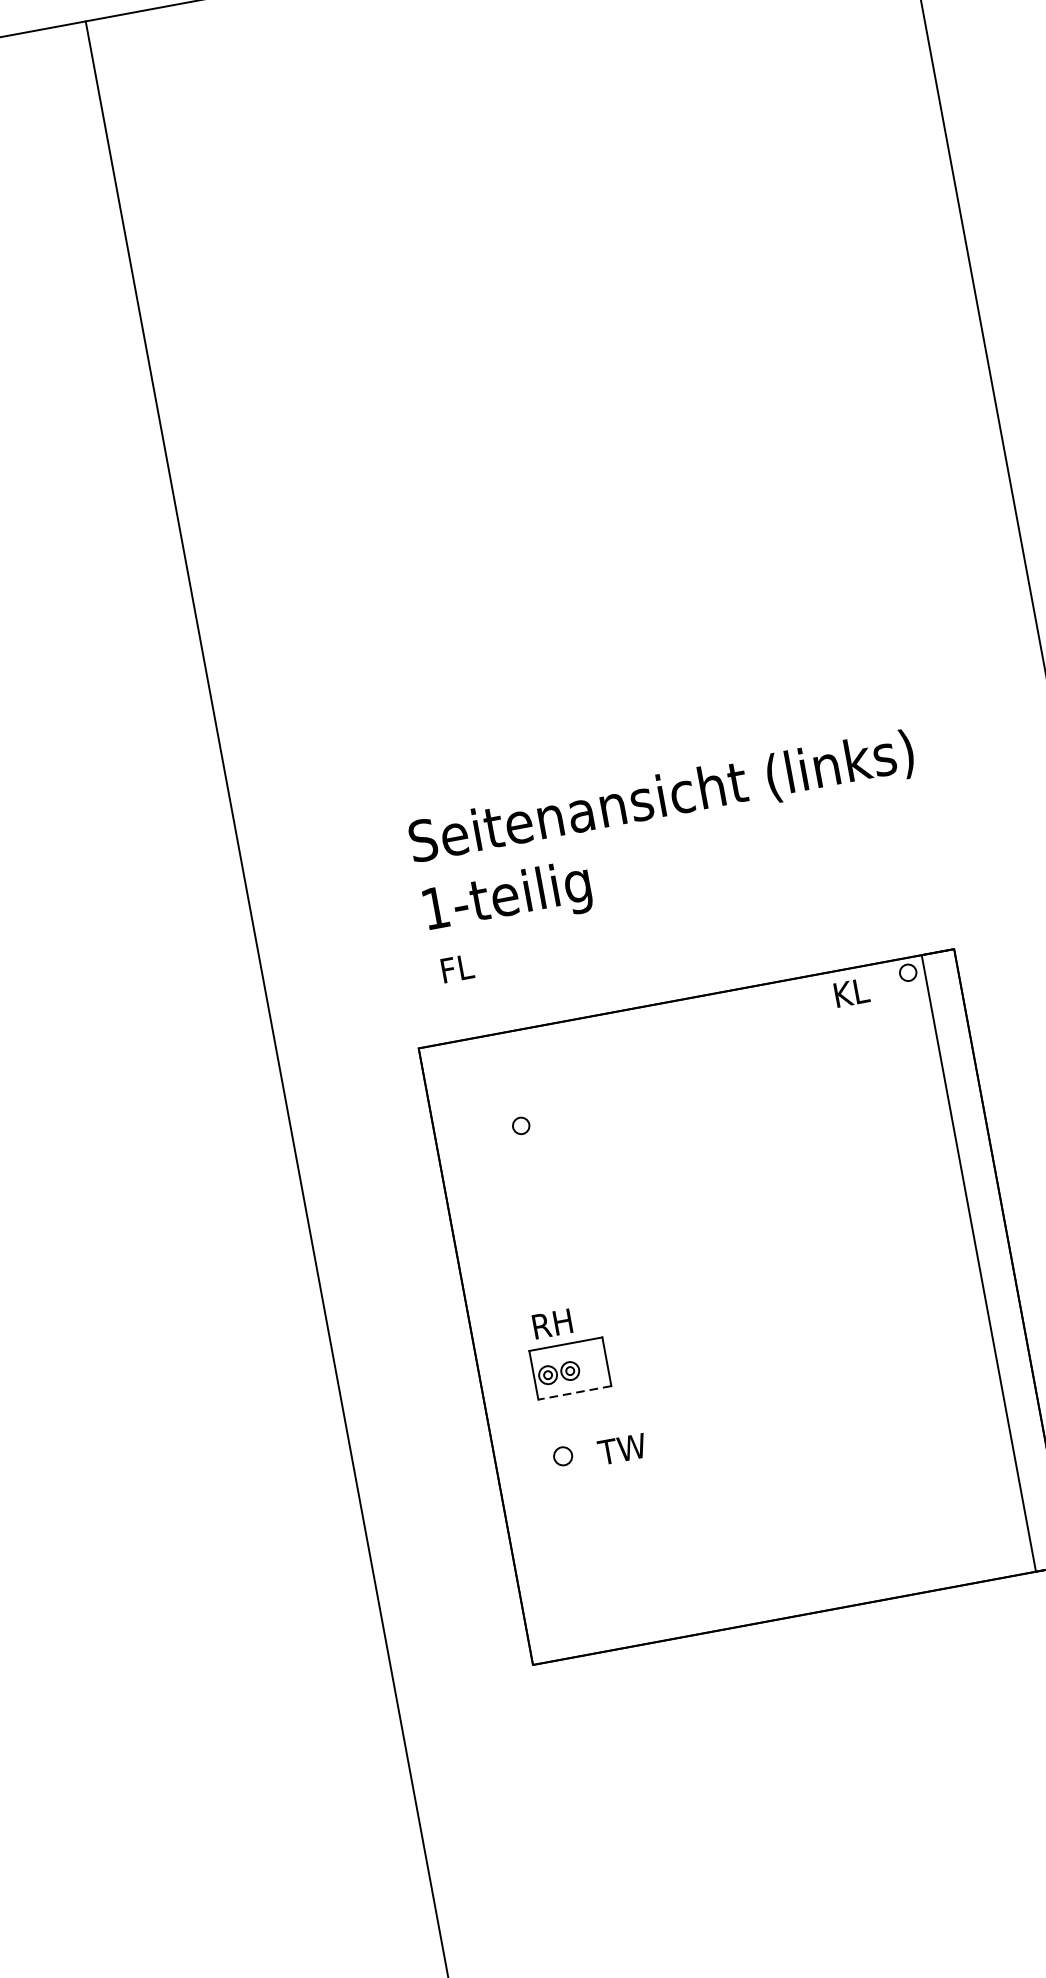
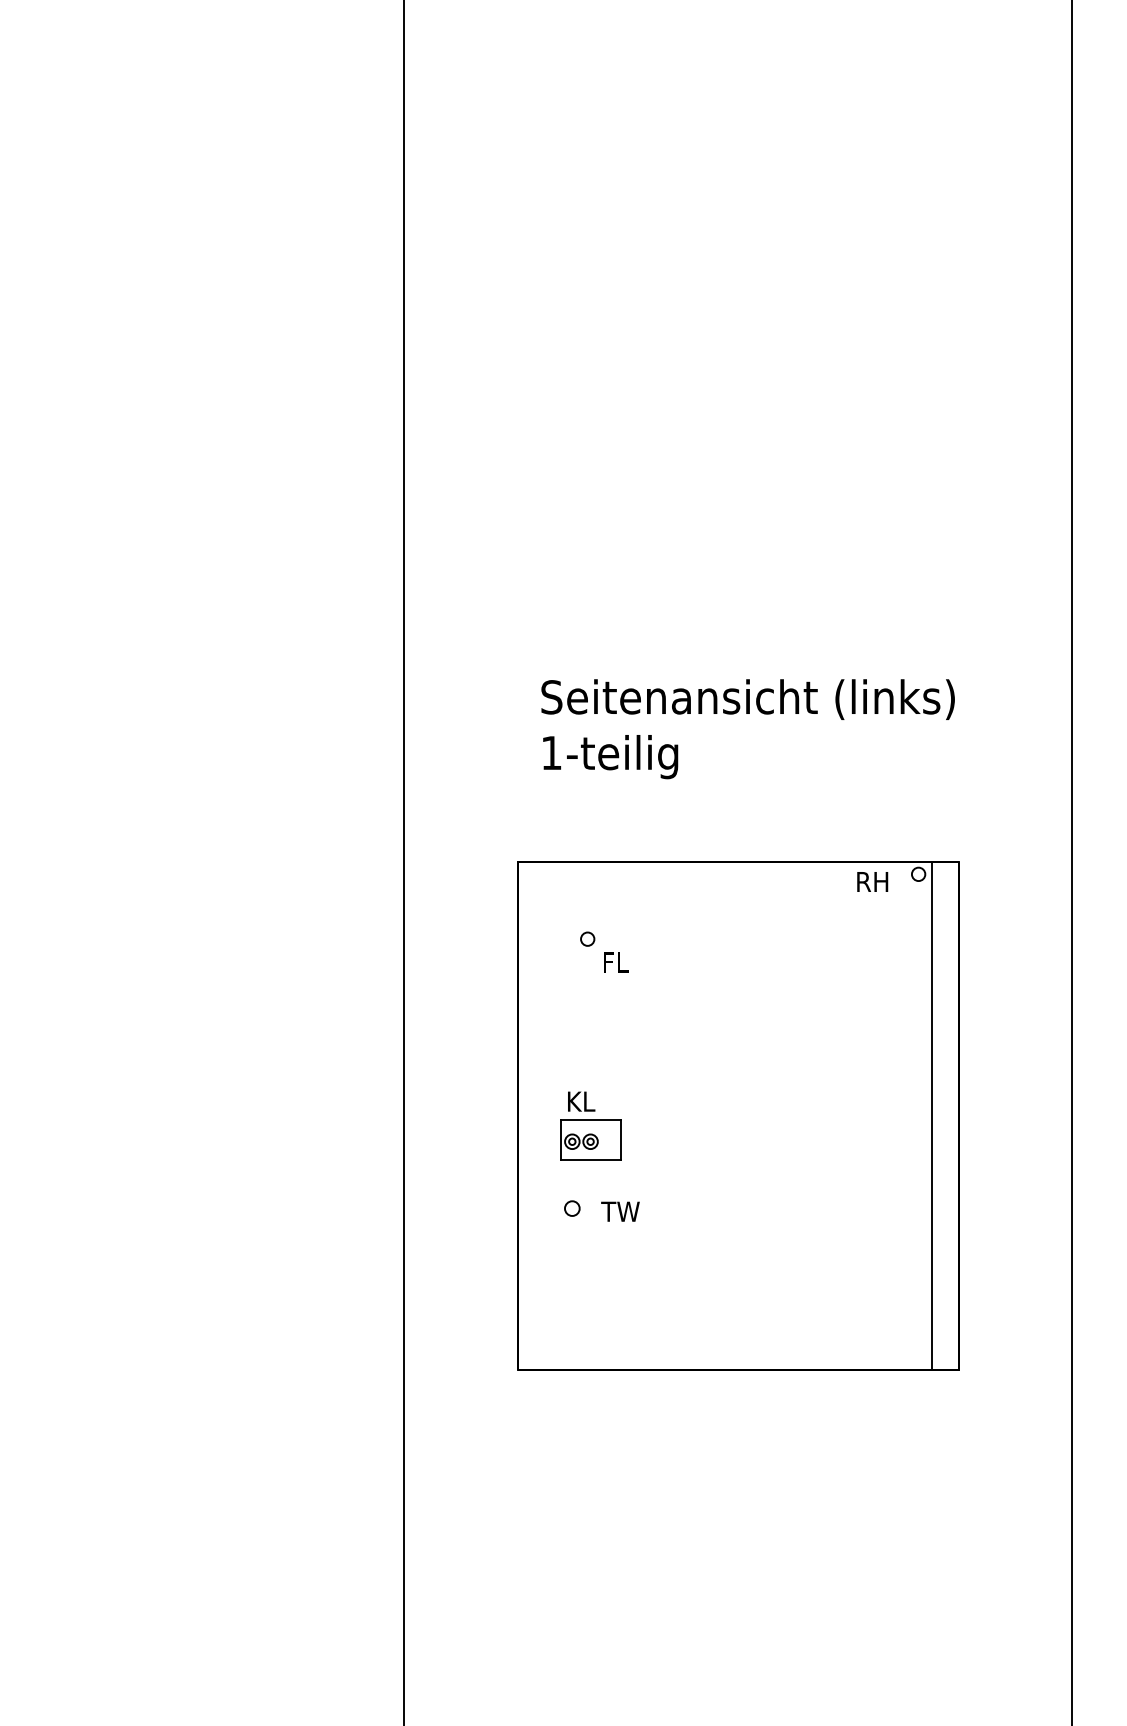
text: (457, 968) -> (616, 962), moved
text: (855, 991) -> (873, 881), KL -> RH
text: (553, 1323) -> (584, 1101), RH -> KL
line: (574, 1392) -> (590, 1159), dashed -> solid

